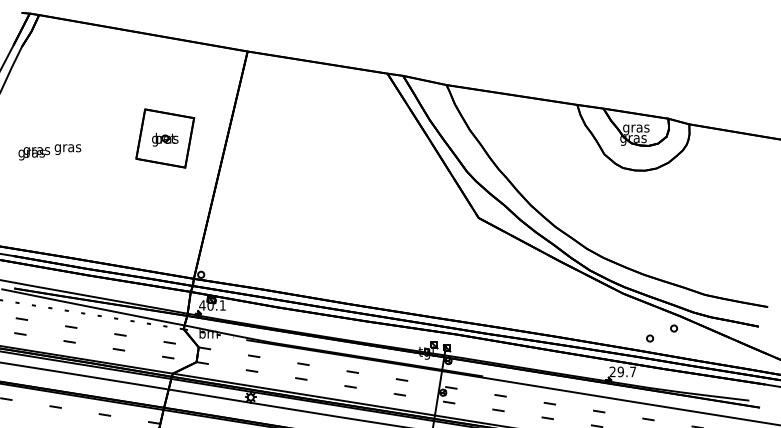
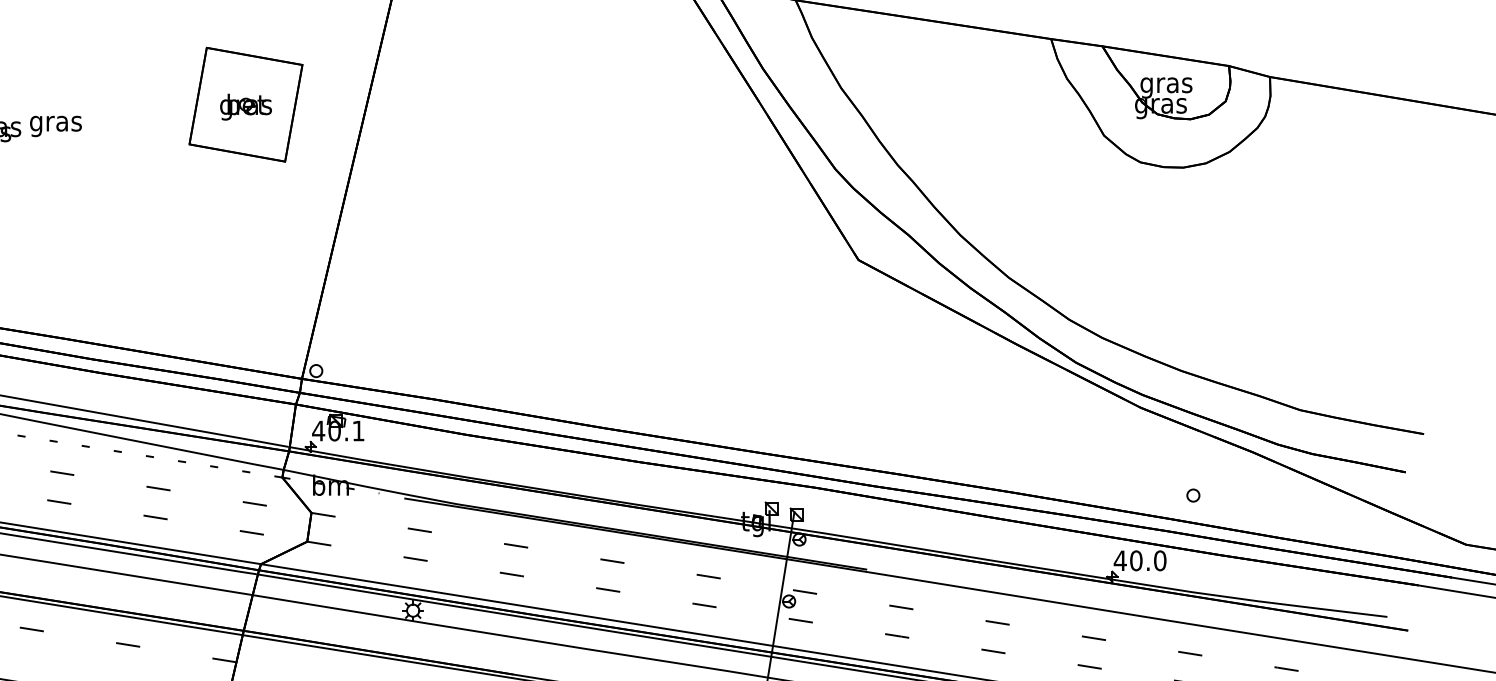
part: (674, 328) -> (1241, 475), removed
text: (622, 371) -> (1139, 559), 29.7 -> 40.0

